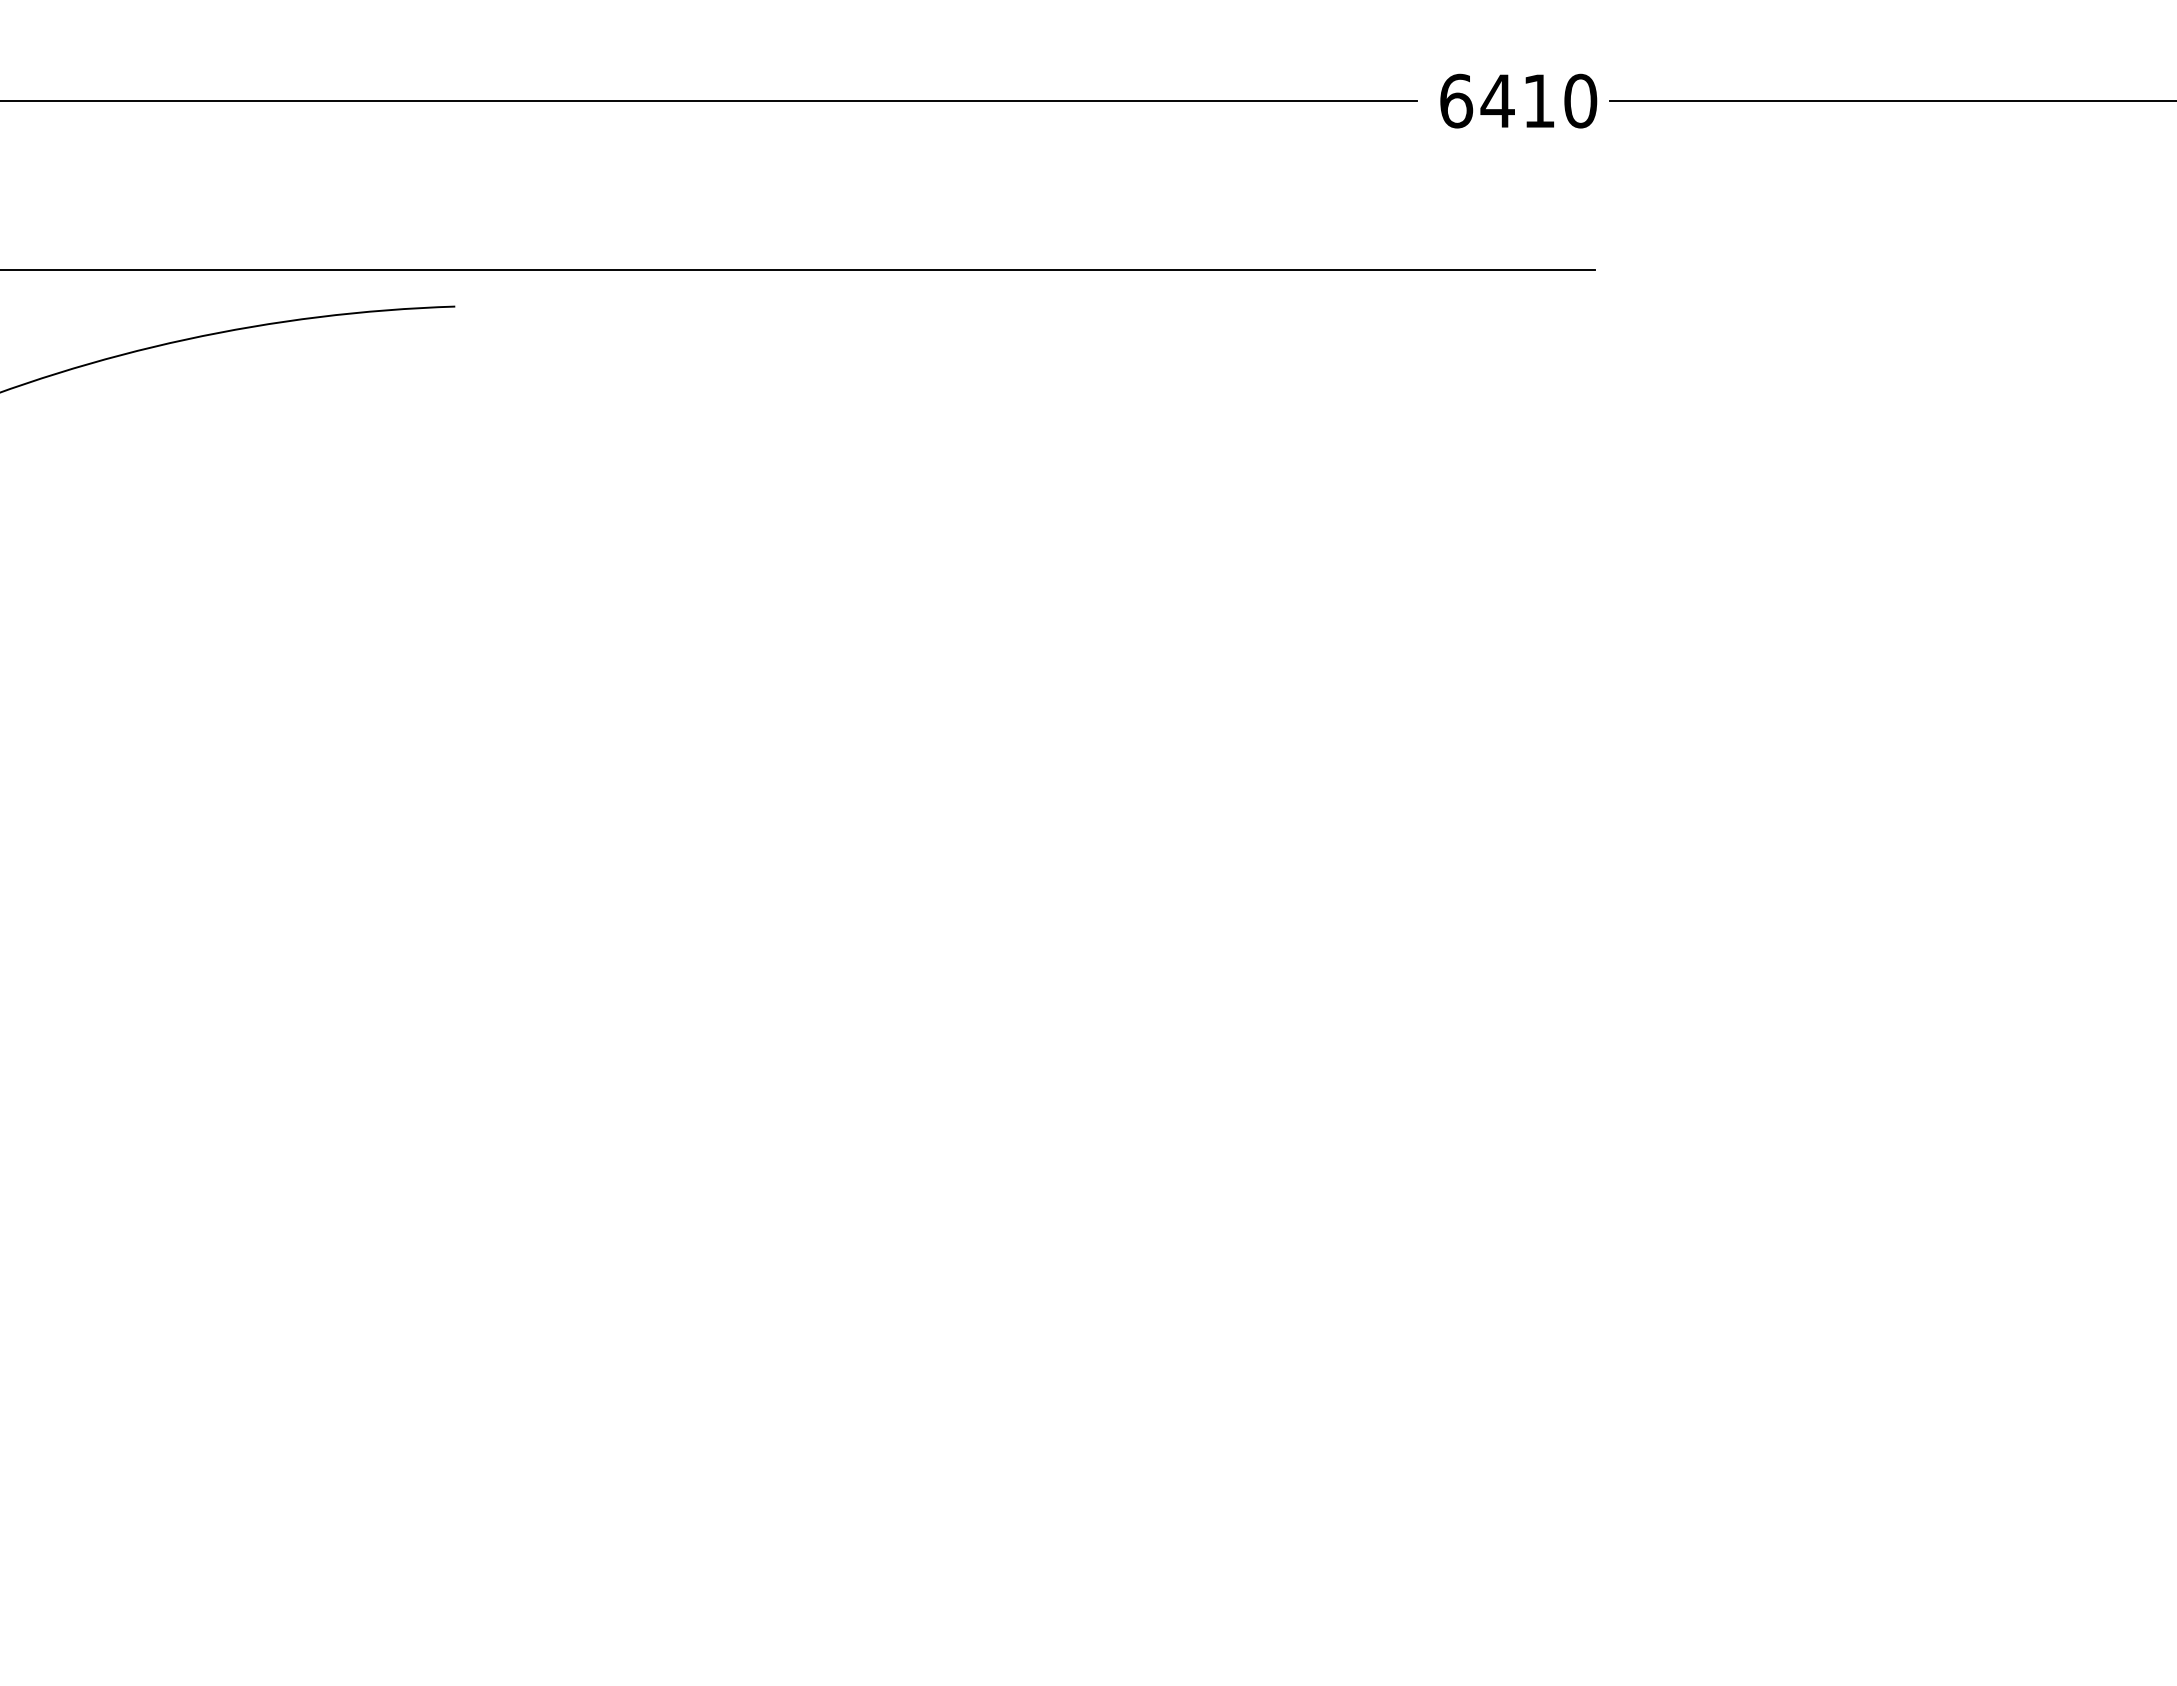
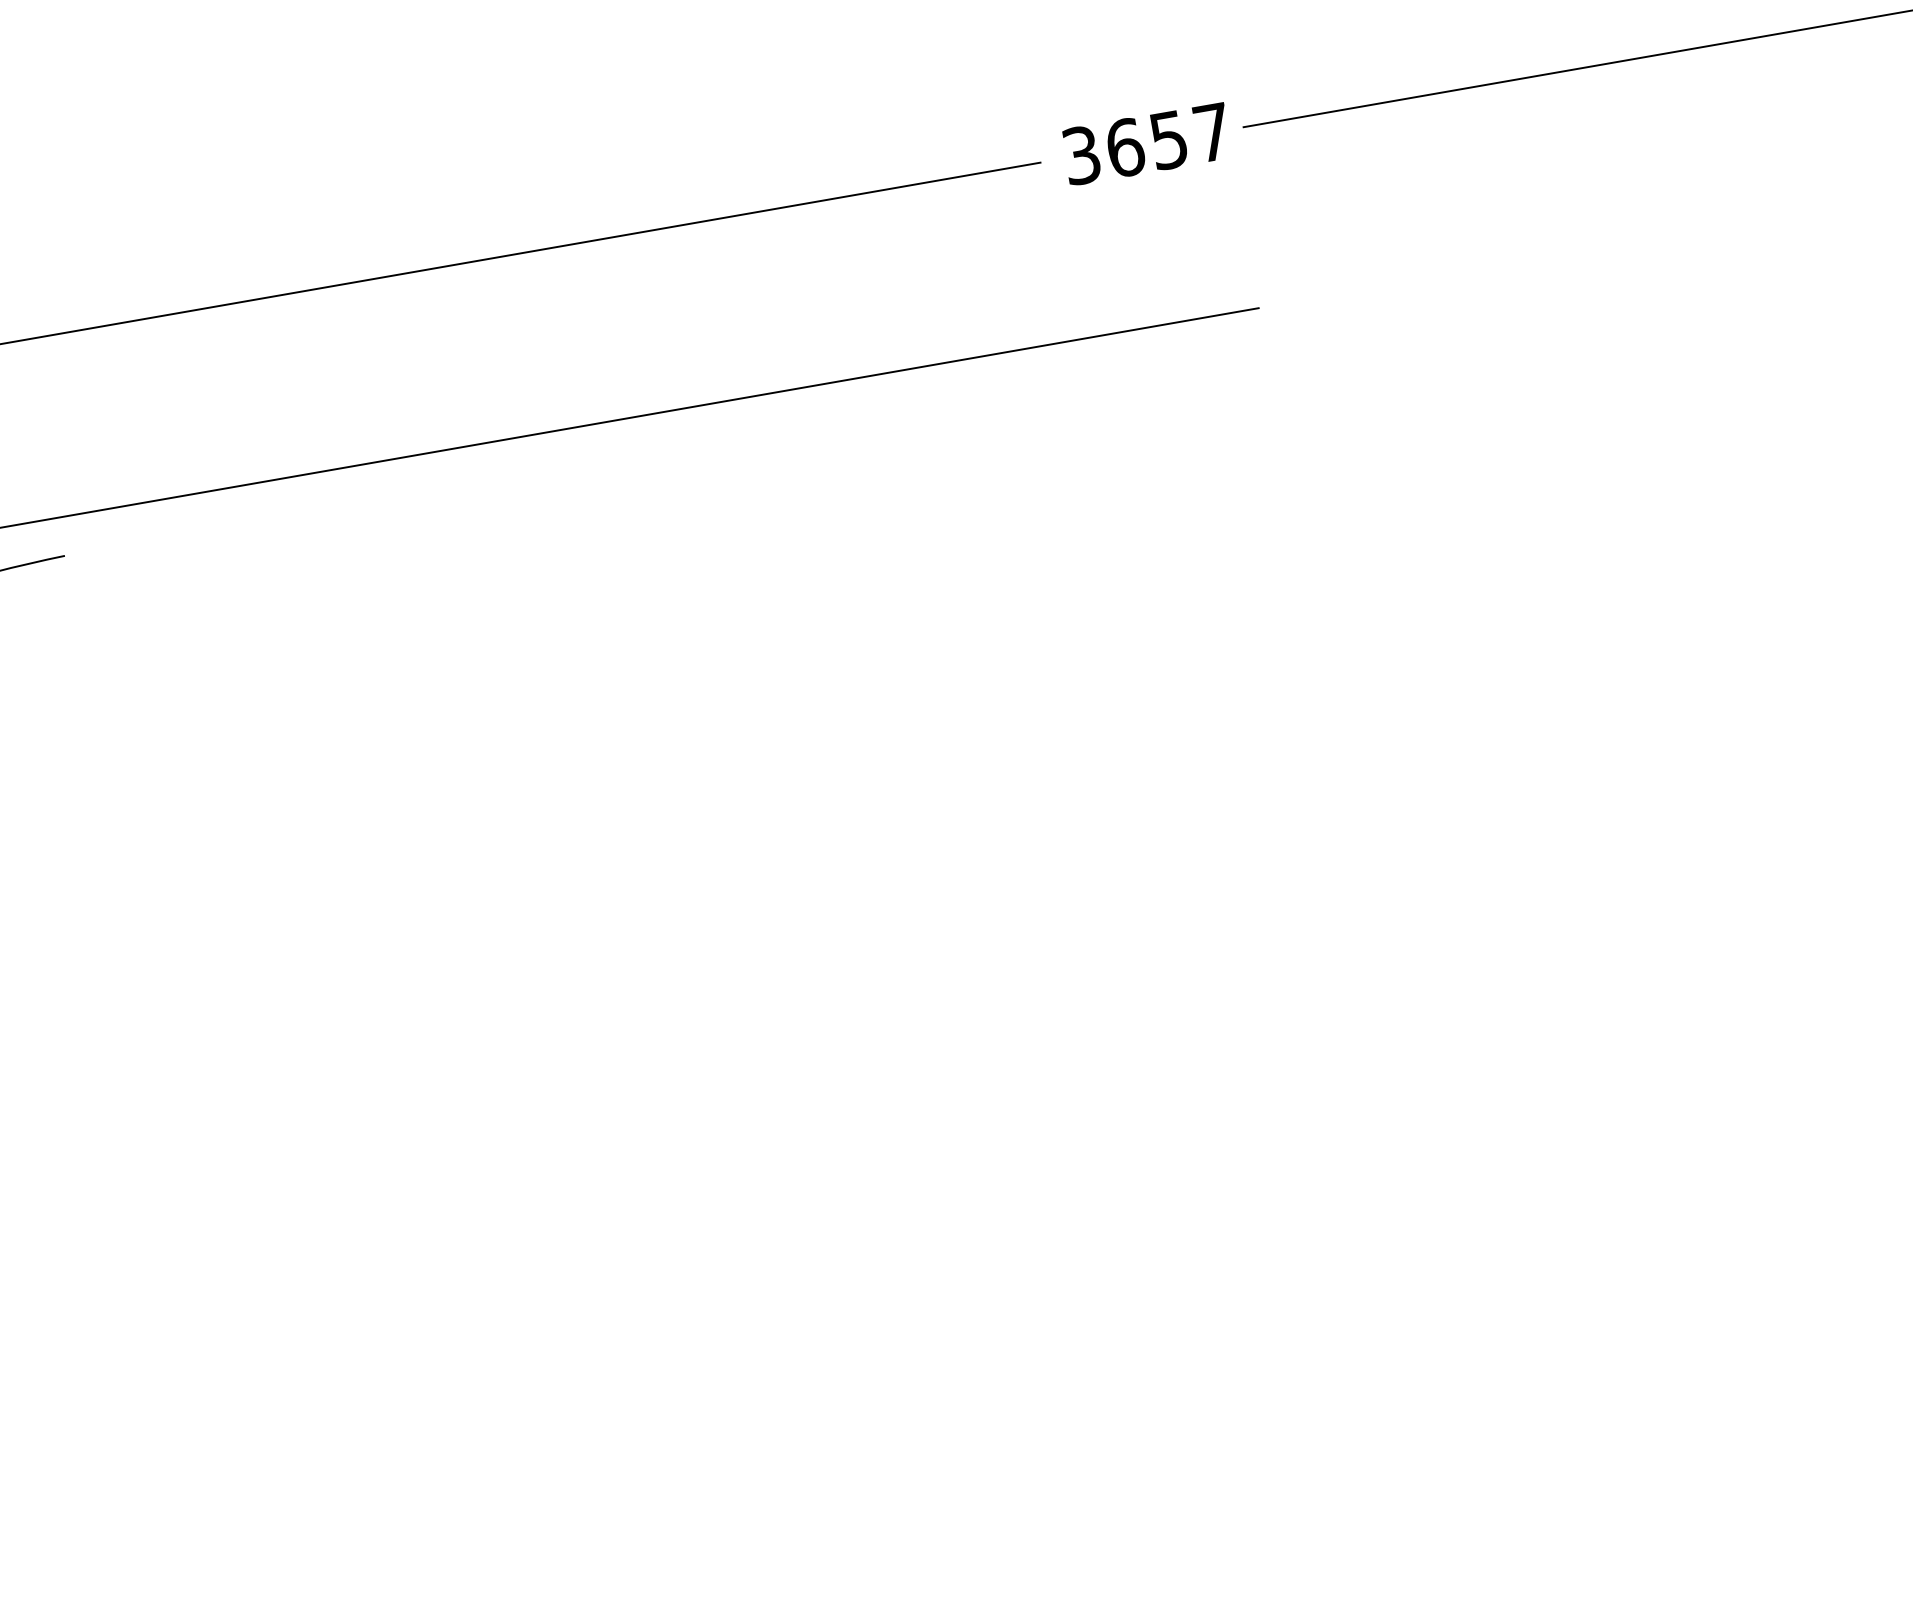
text: (1518, 100) -> (1147, 143), 6410 -> 3657

